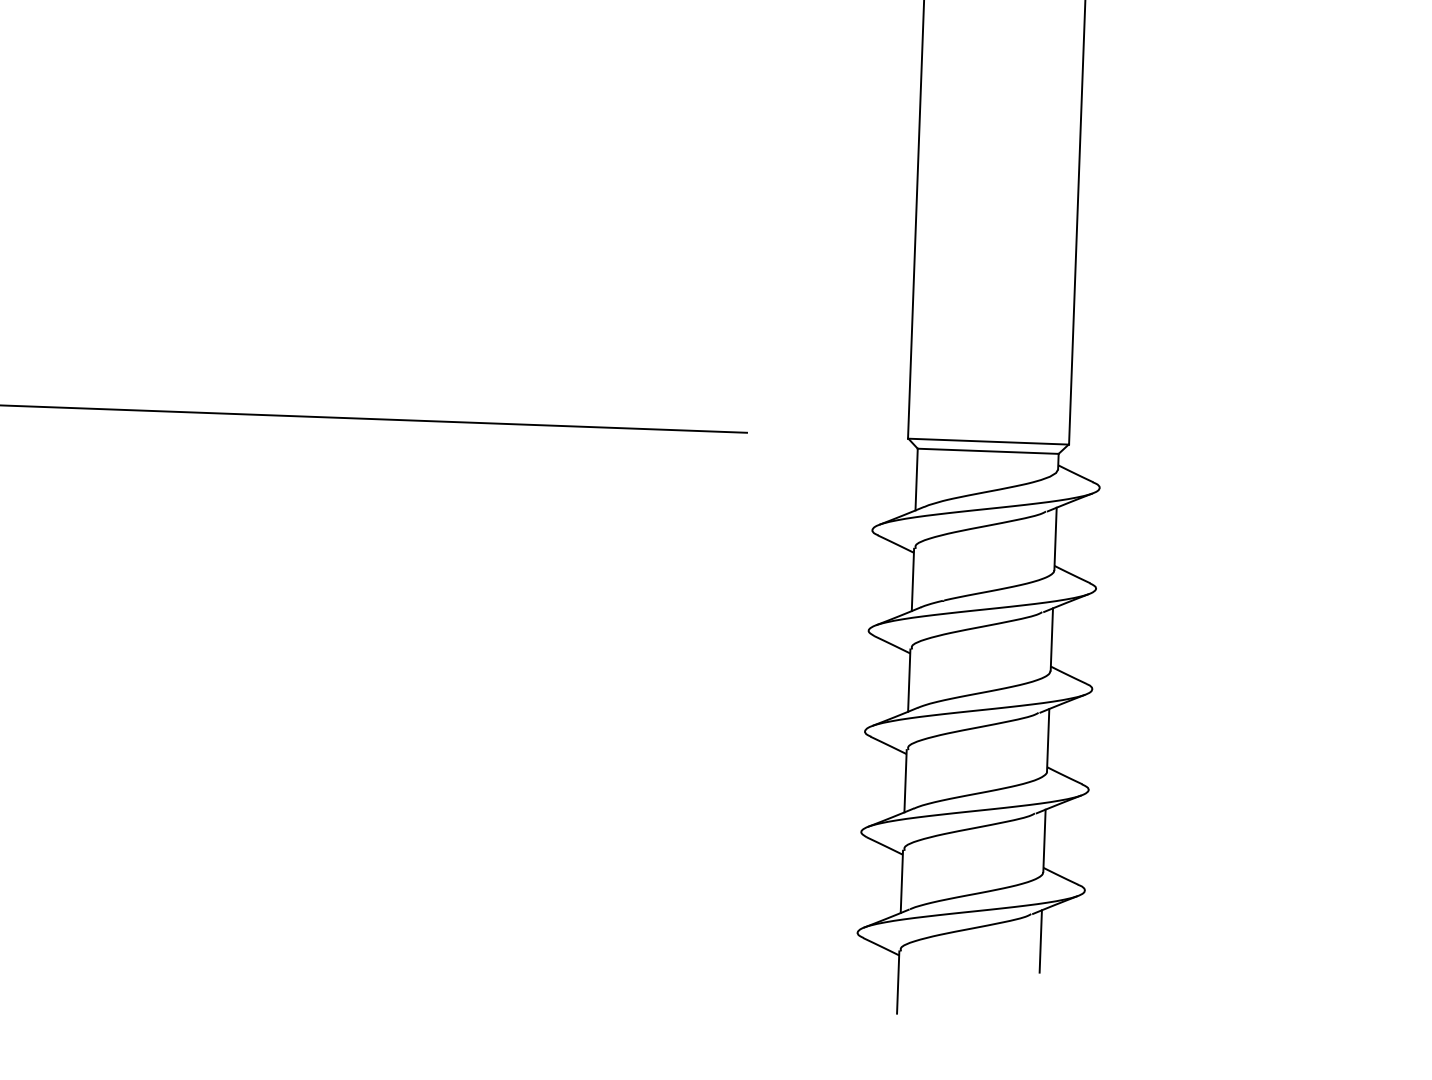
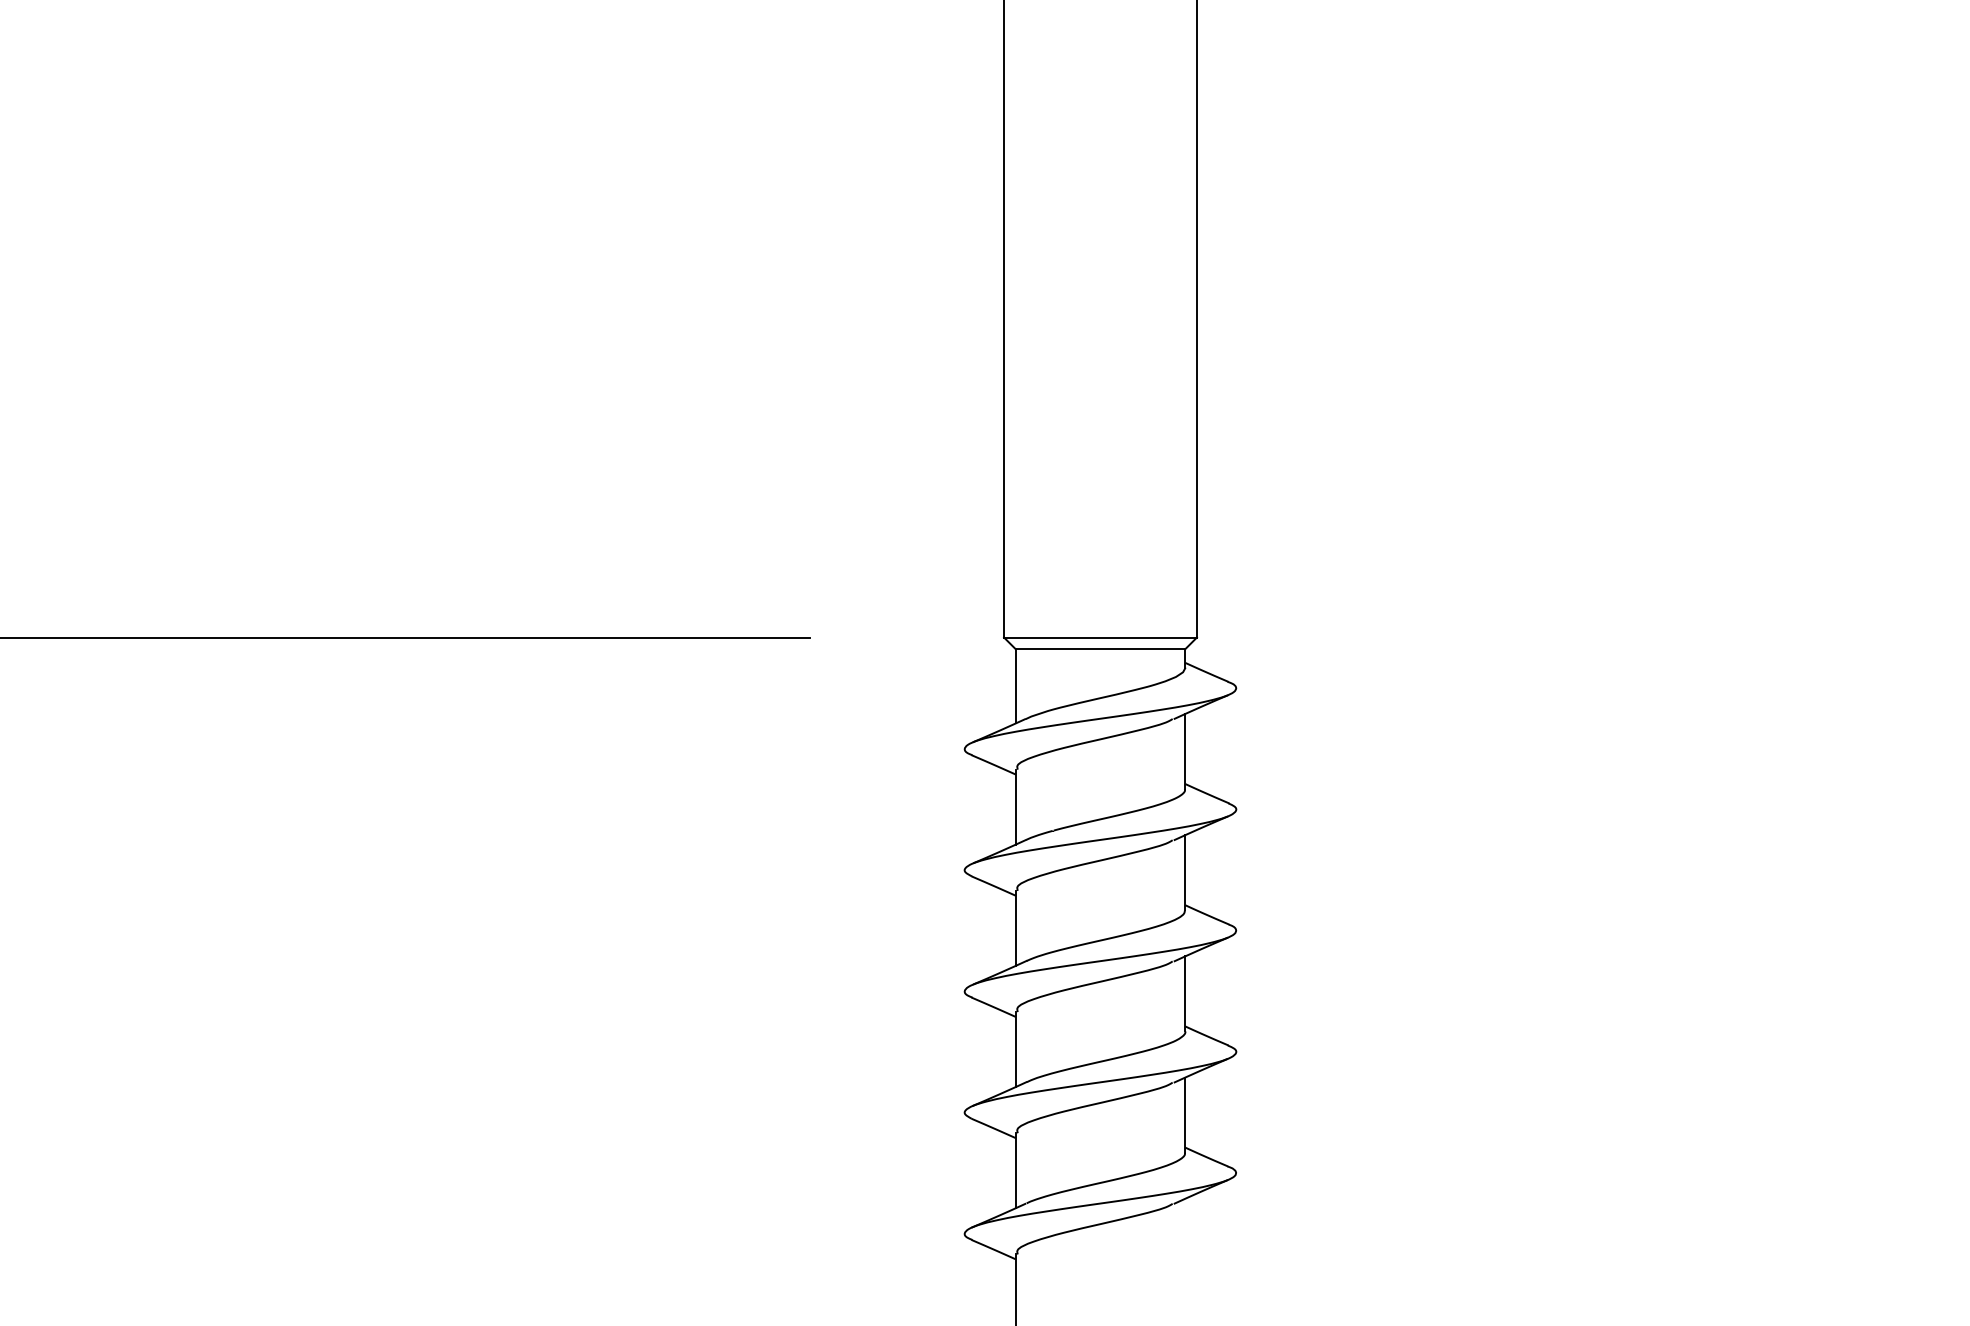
line: (1040, 940) -> (1185, 1235), removed

